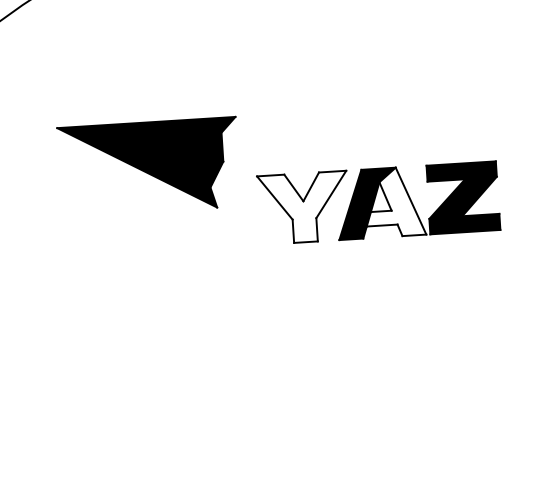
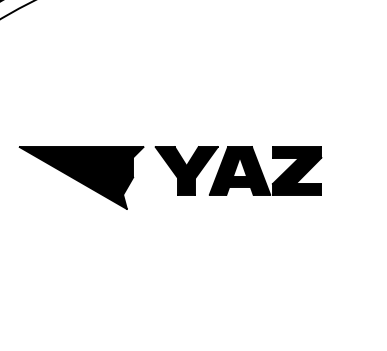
part: (148, 166) -> (81, 177), moved
fill: (394, 201) -> (249, 170), added
fill: (303, 207) -> (186, 170), added

